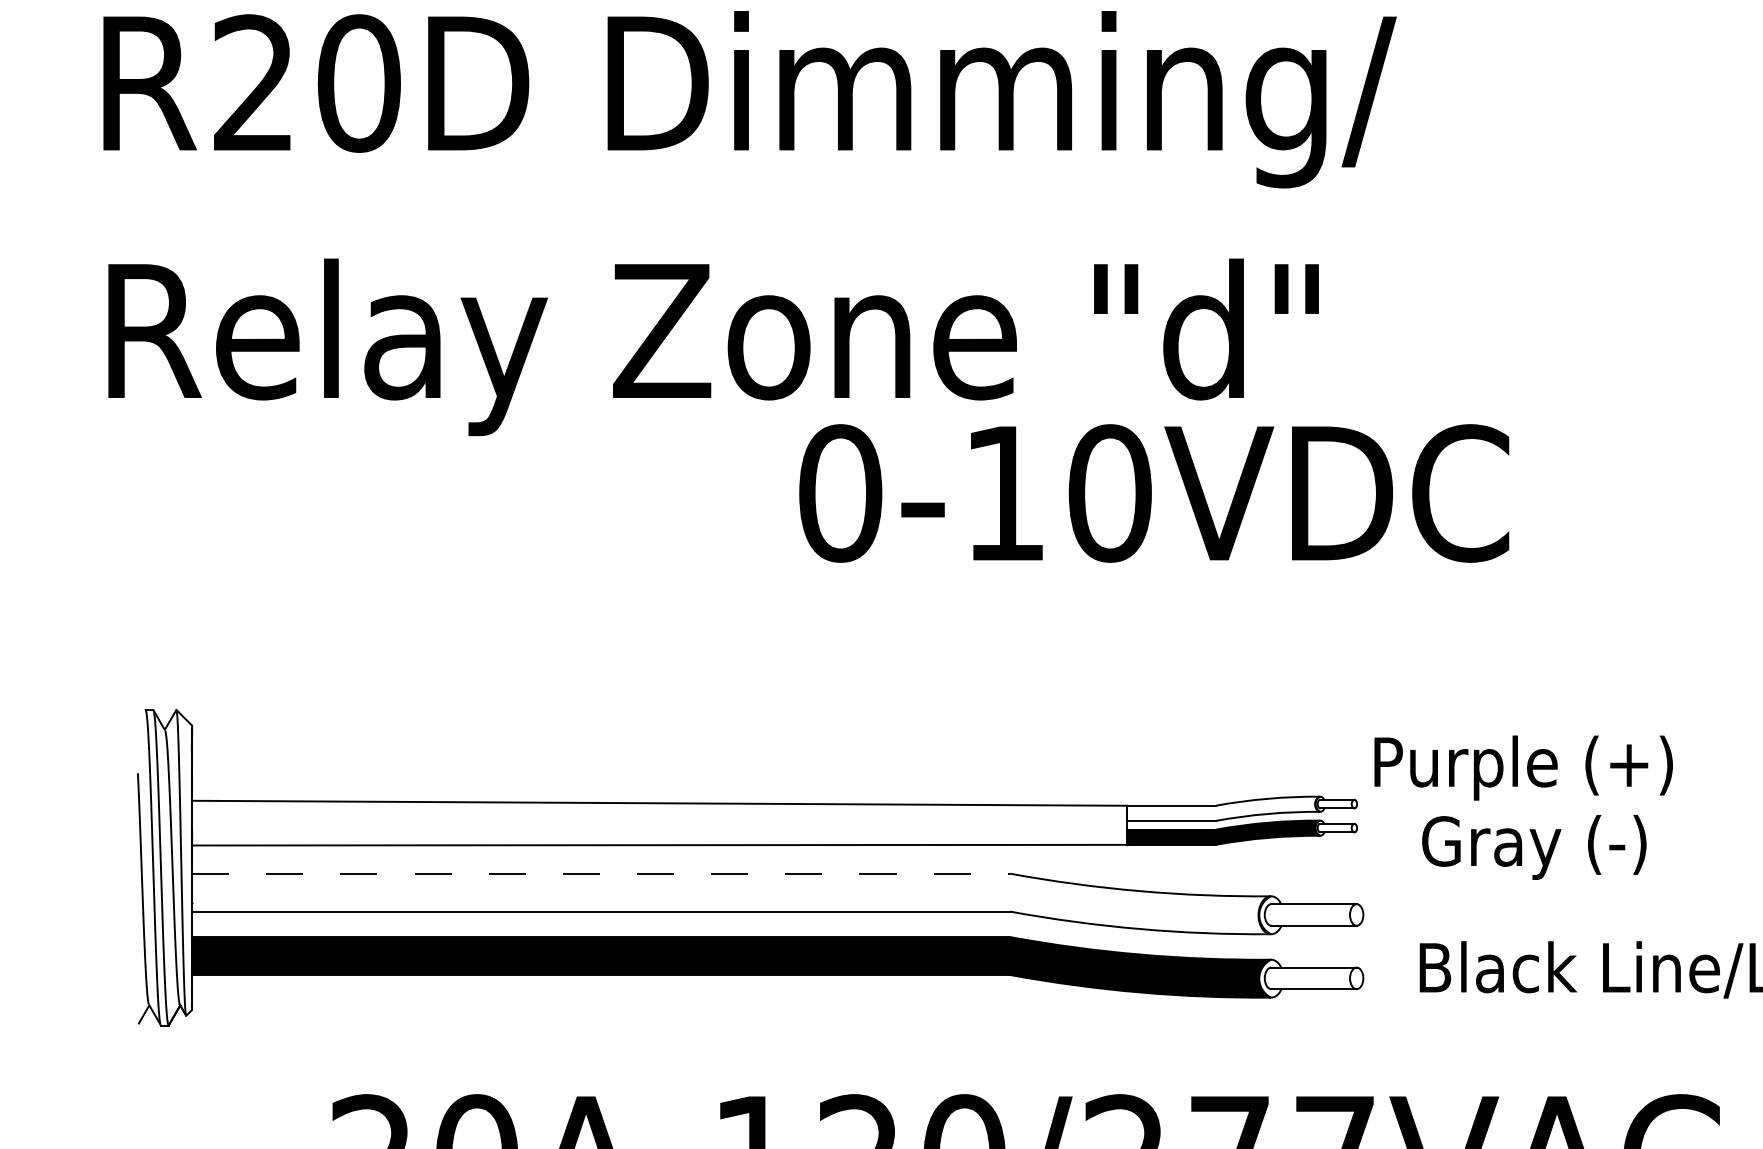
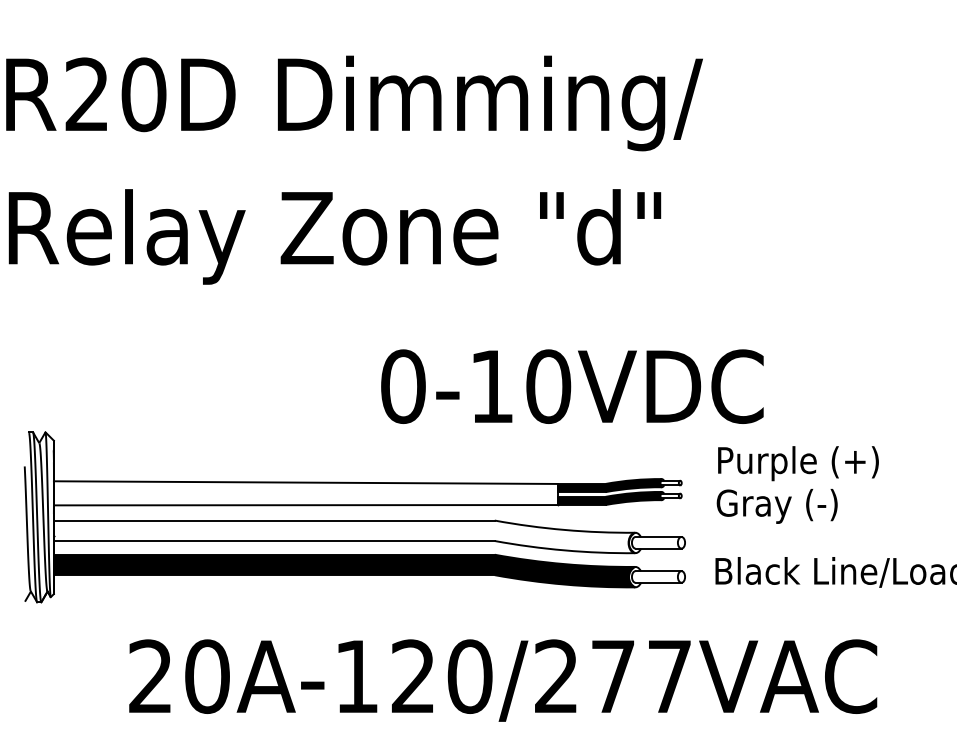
text: (1154, 493) -> (572, 386), moved
text: (1523, 767) -> (798, 463), moved
fill: (1223, 808) -> (609, 485), added
line: (601, 873) -> (274, 520), dashed -> solid

